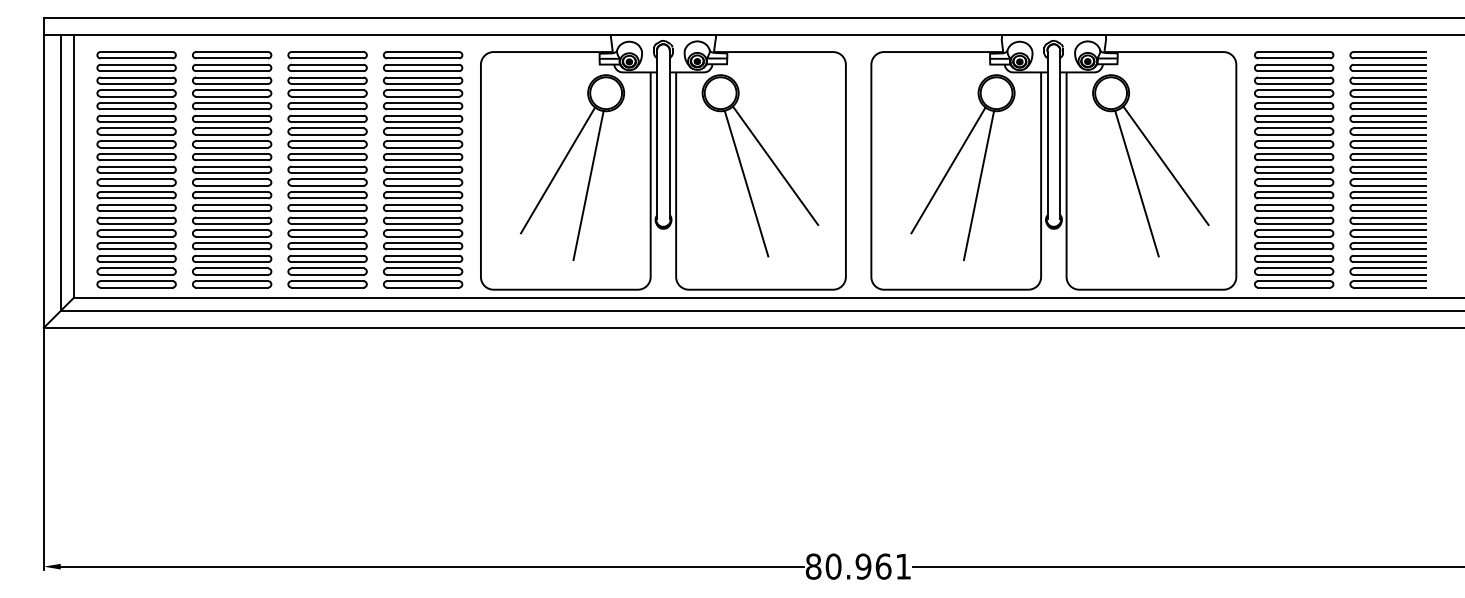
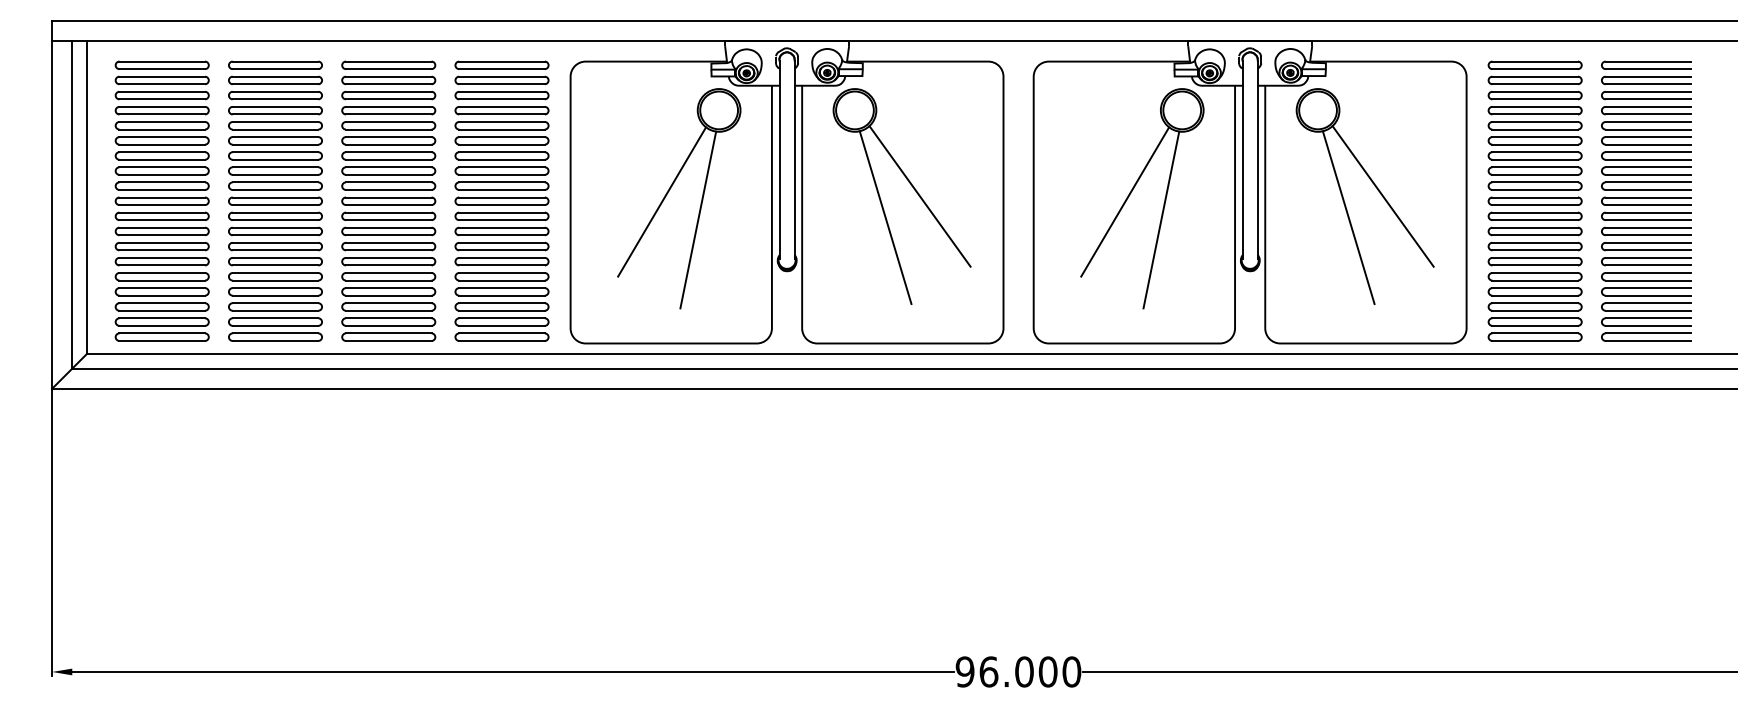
text: (858, 566) -> (1018, 671), 80.961 -> 96.000

